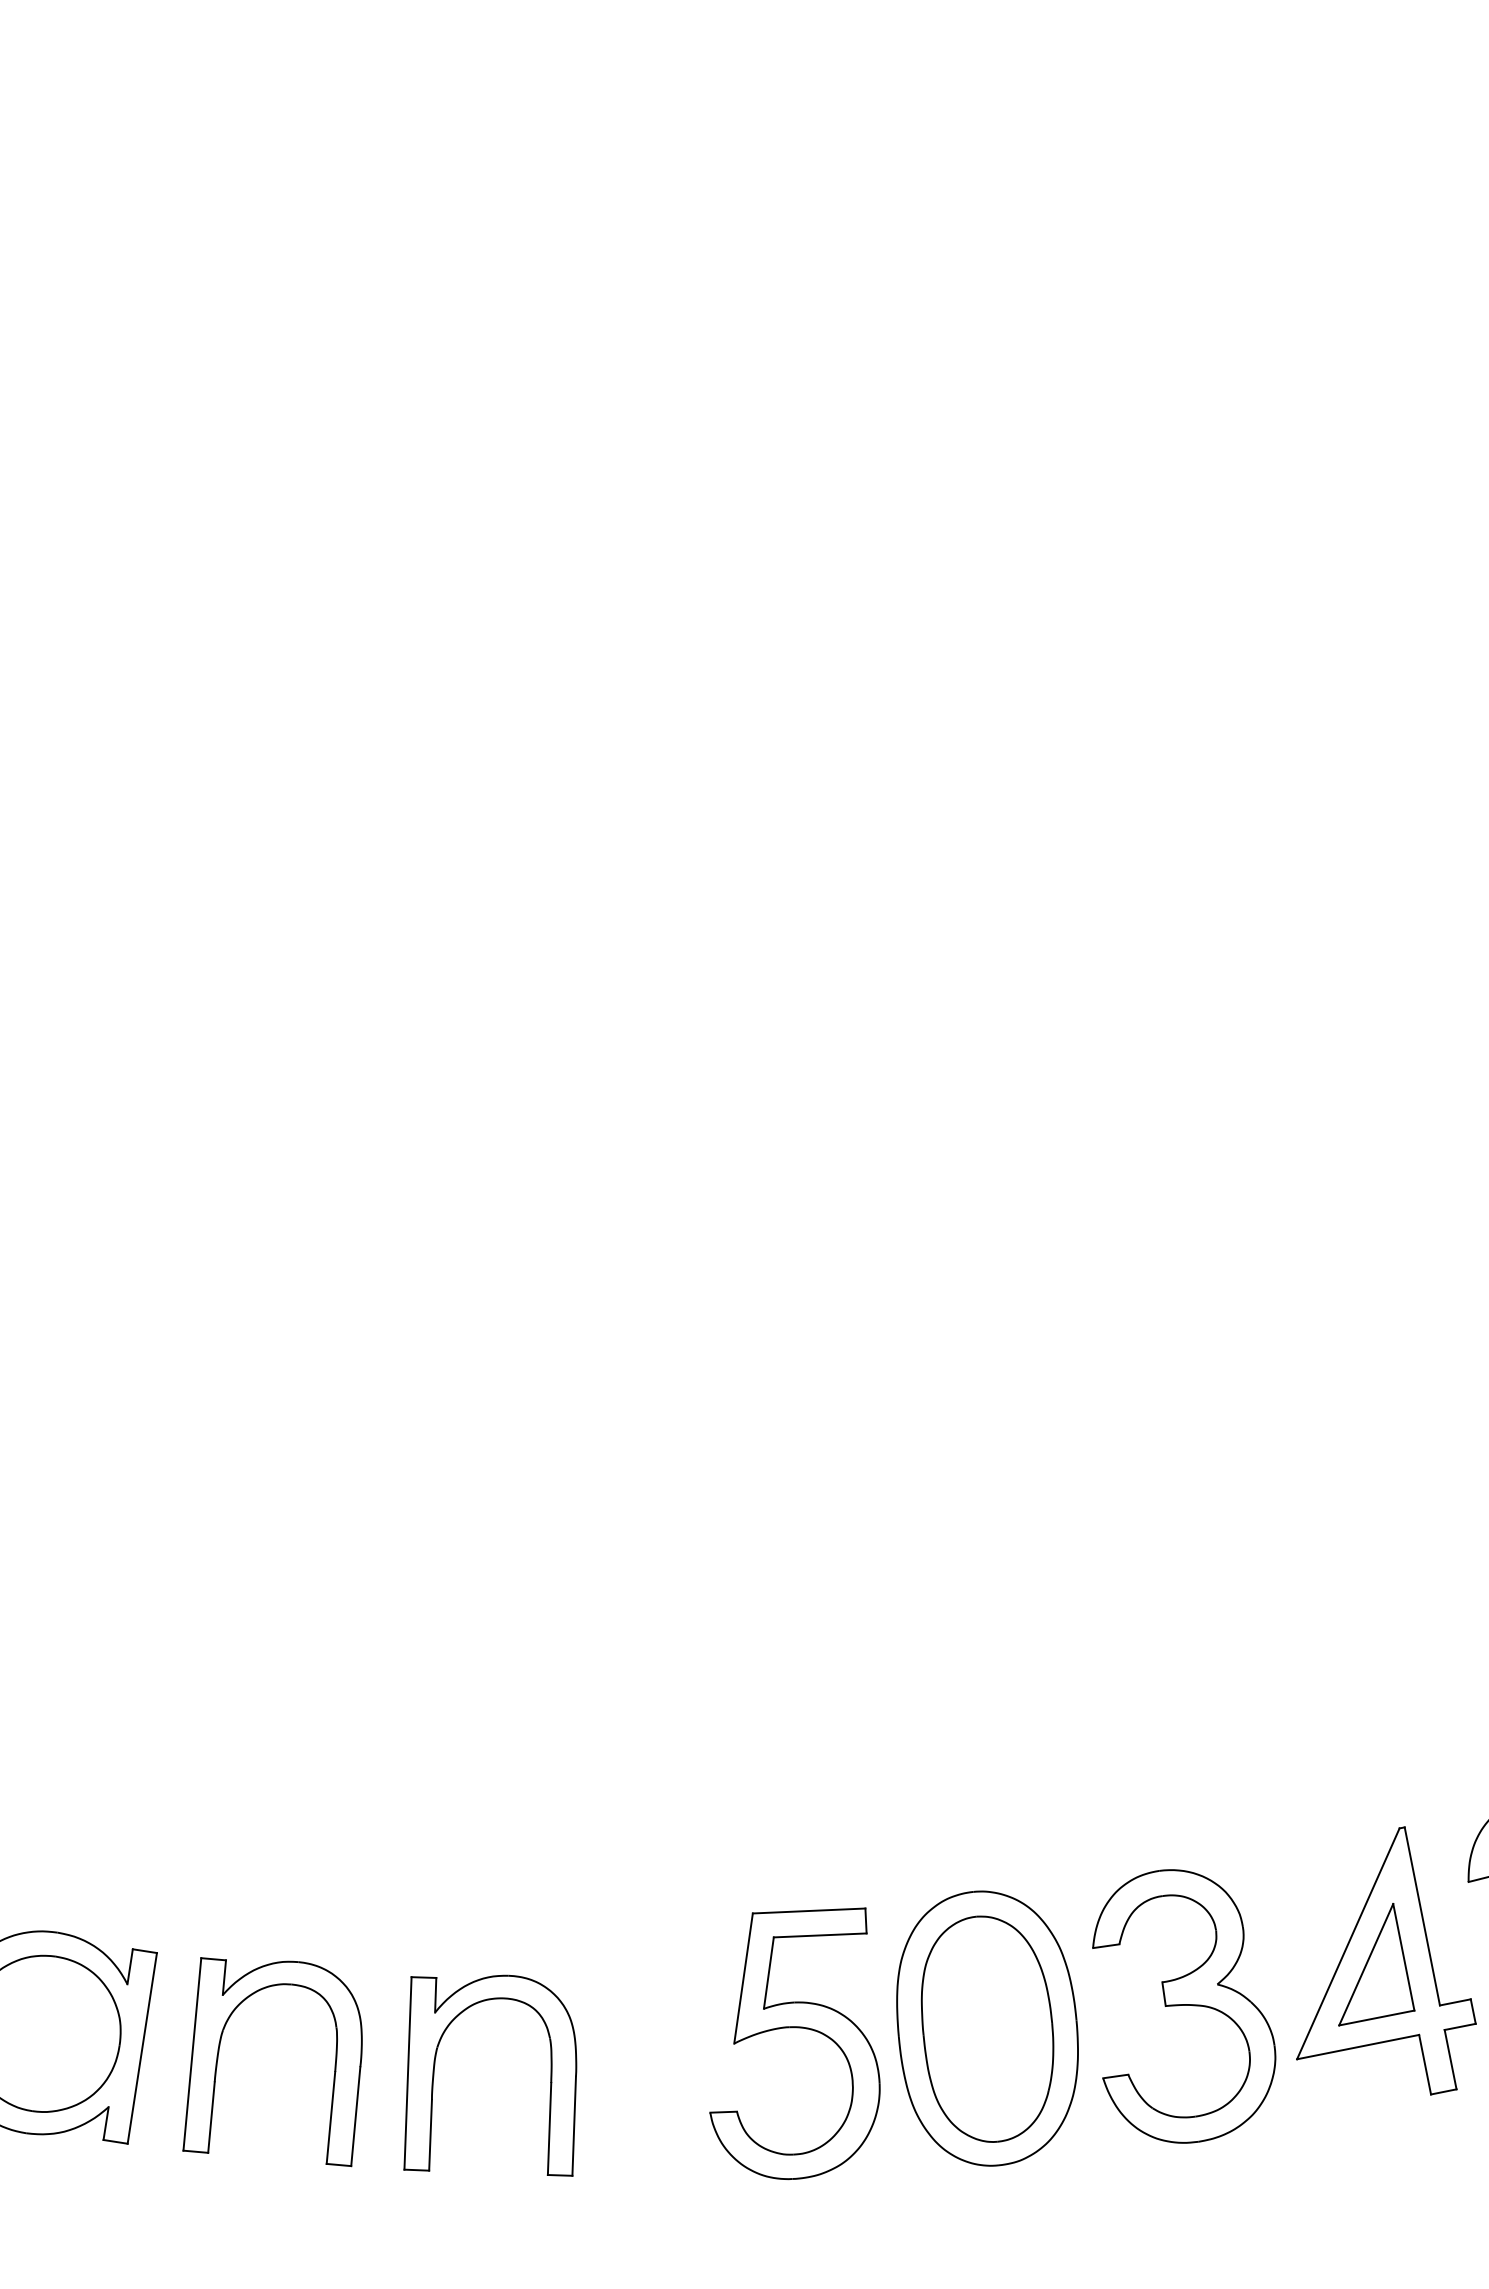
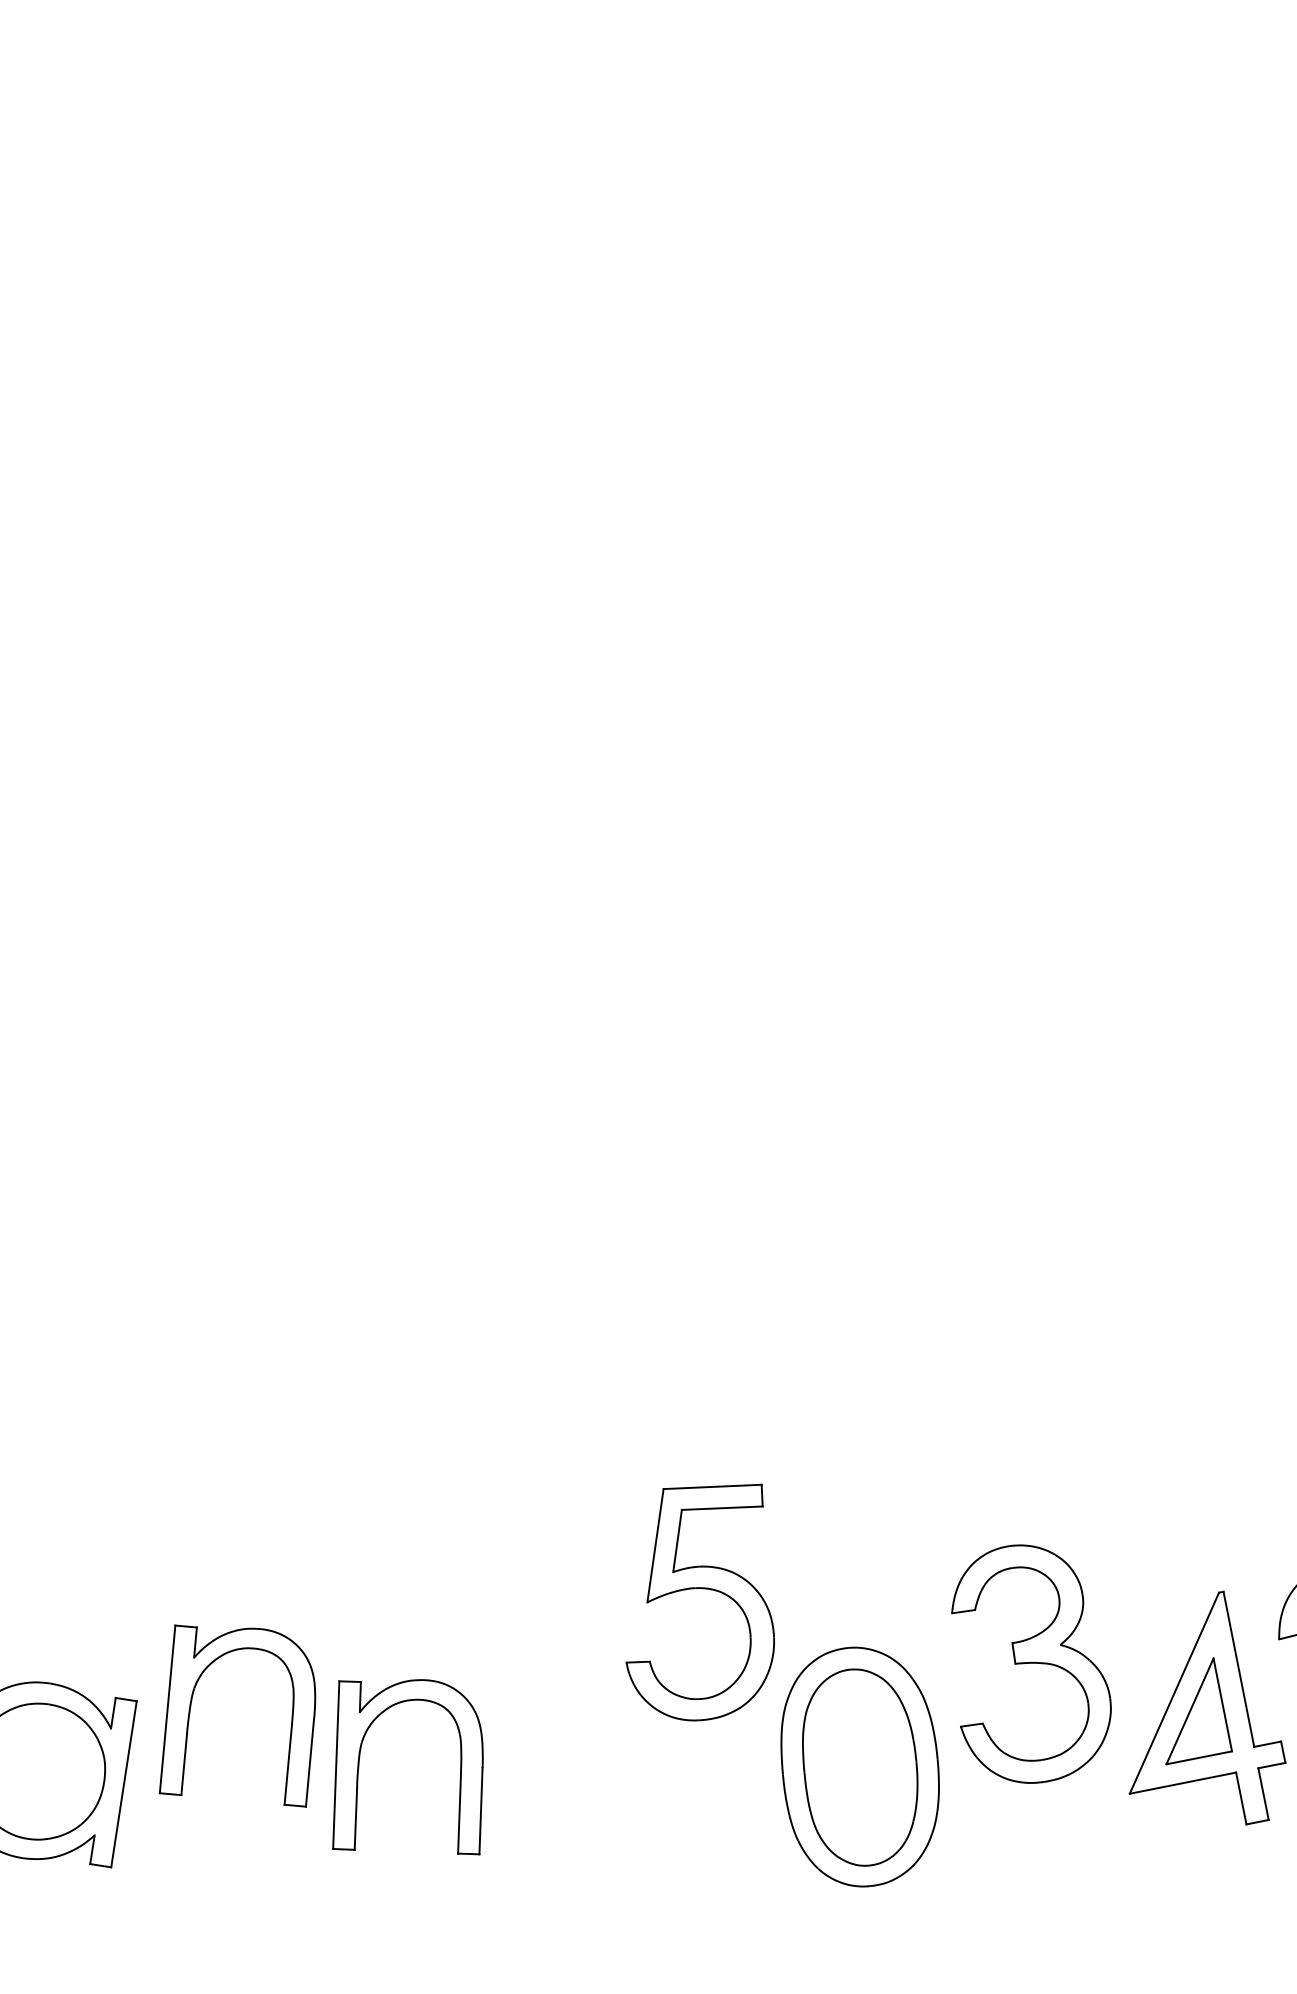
part: (1184, 2006) -> (1031, 1664), moved
part: (794, 2028) -> (699, 1589), moved
part: (219, 2052) -> (191, 1707), moved
part: (435, 2065) -> (360, 1758), moved

